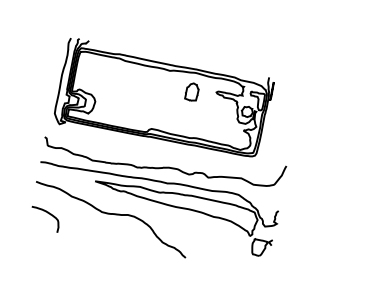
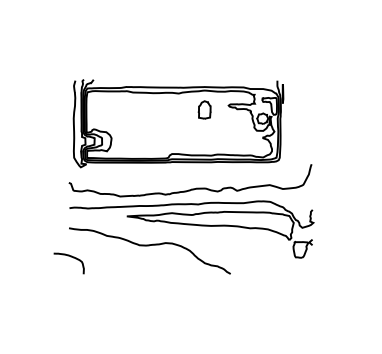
curve: (47, 213) -> (70, 257), moved

